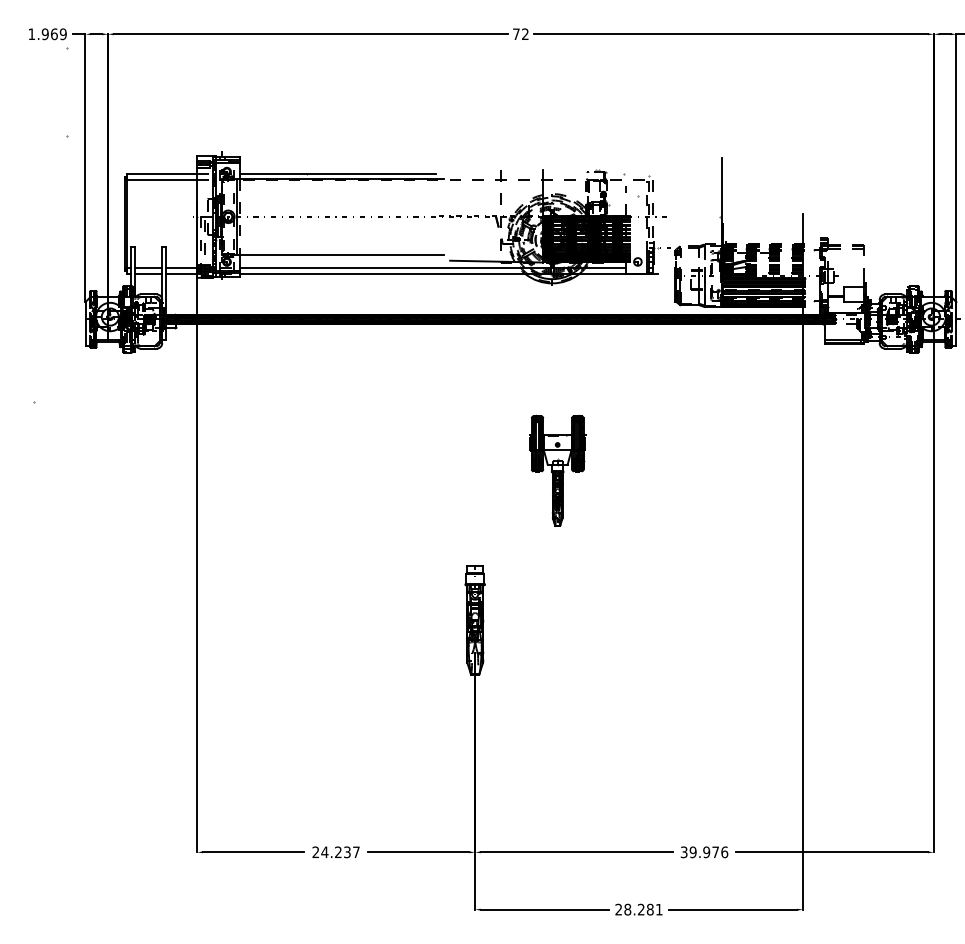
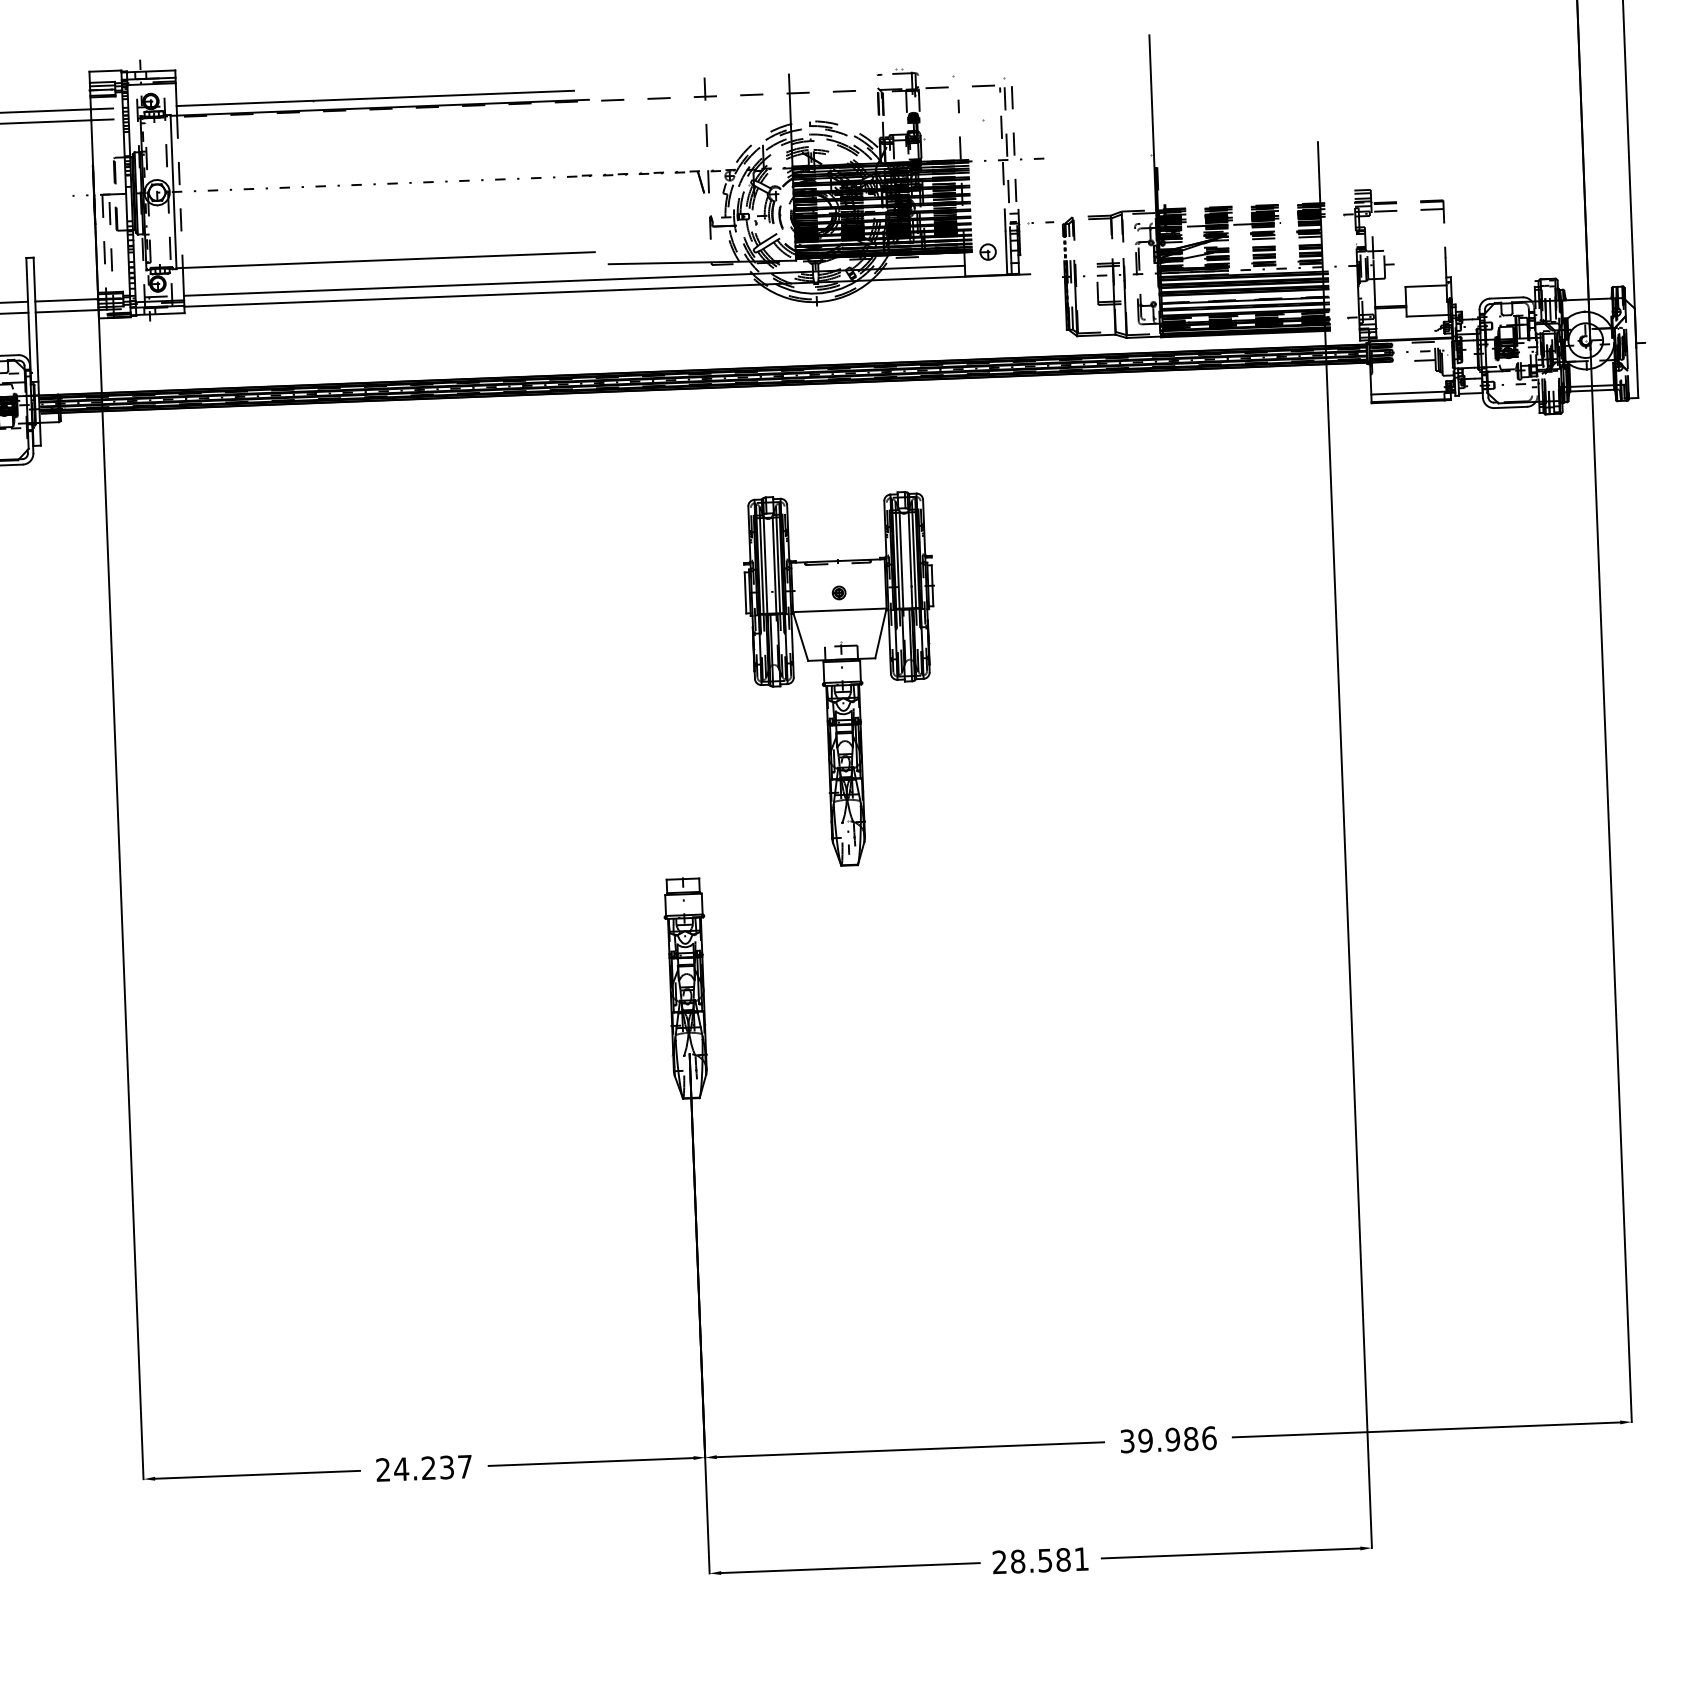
part: (557, 470) -> (841, 679), size x1.67
text: (715, 852) -> (1190, 1439), 39.976 -> 39.986
text: (641, 909) -> (1045, 1560), 28.281 -> 28.581

